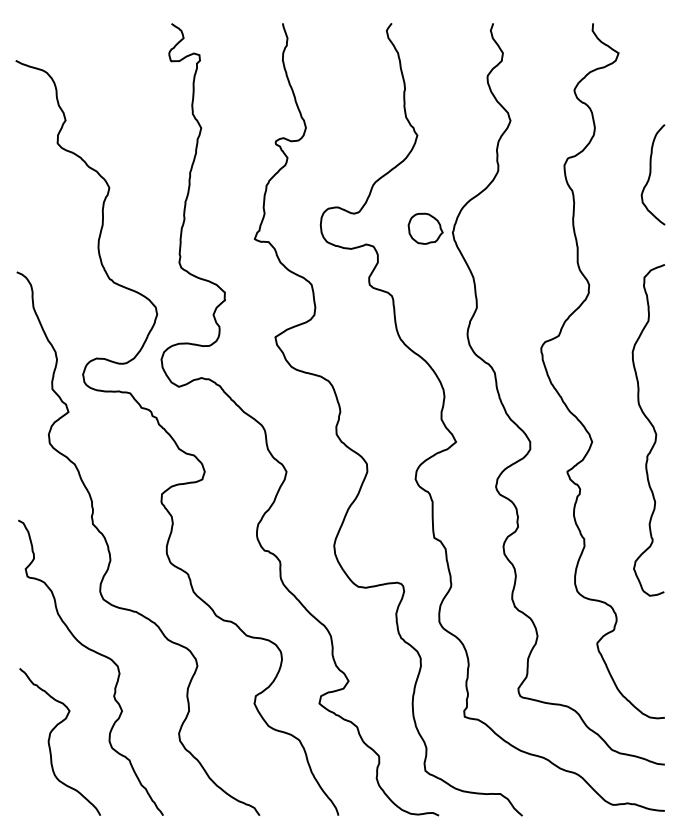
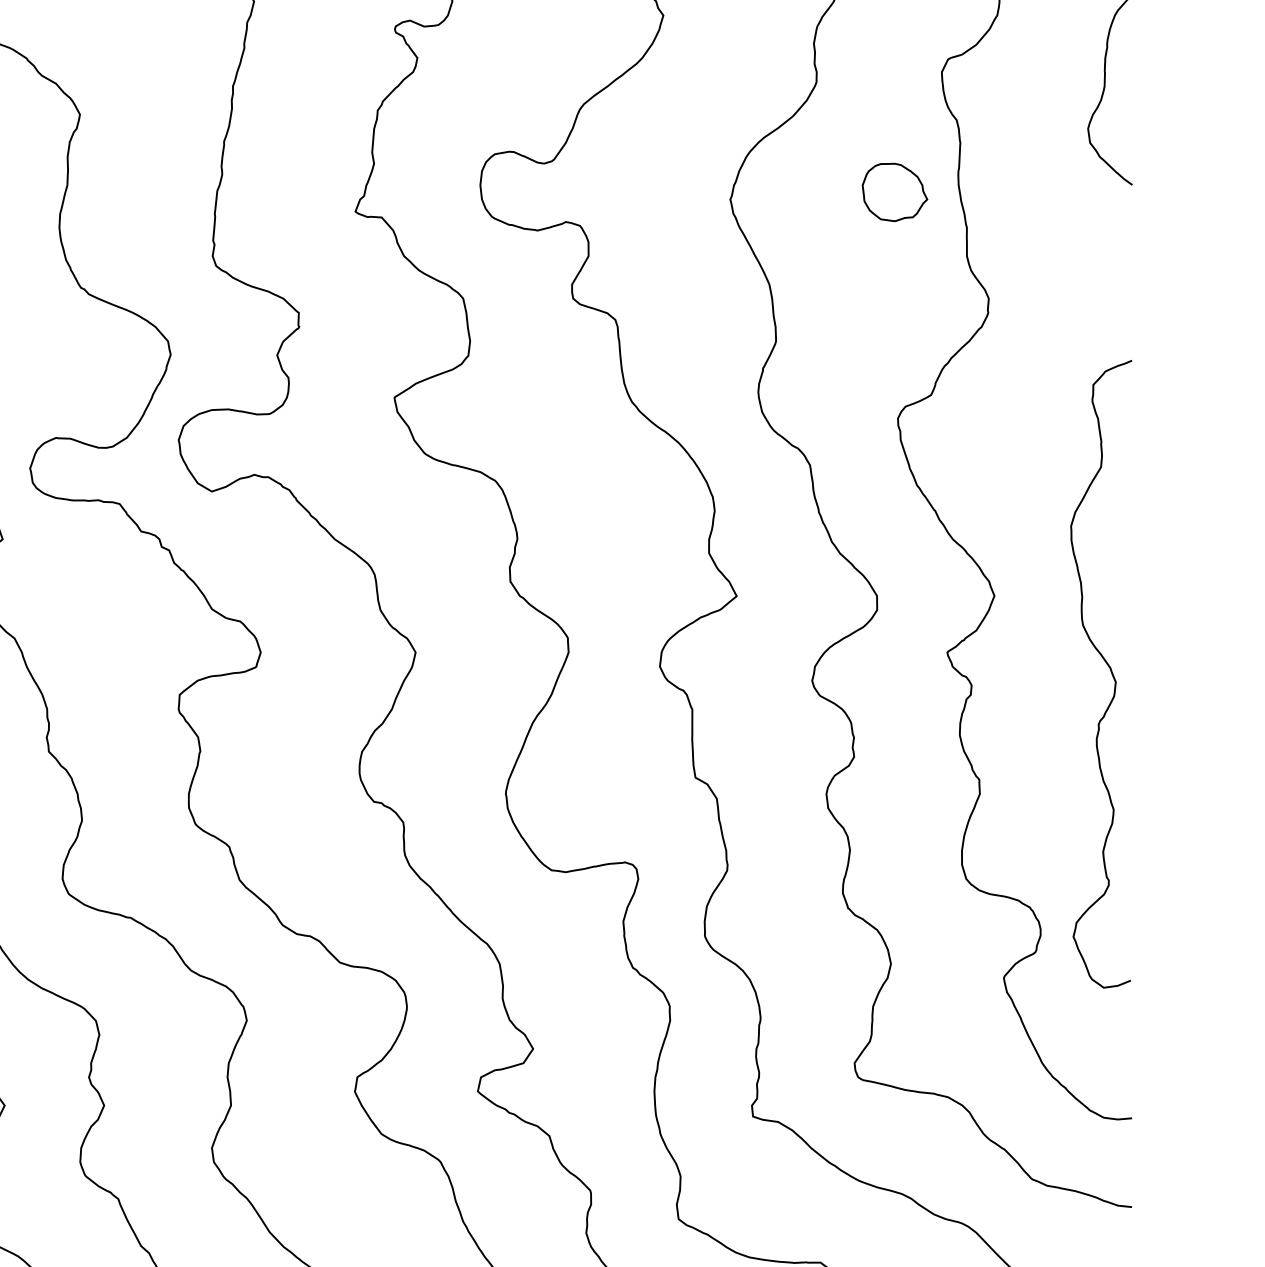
part: (425, 228) -> (894, 191), moved
curve: (651, 426) -> (1106, 667), moved

